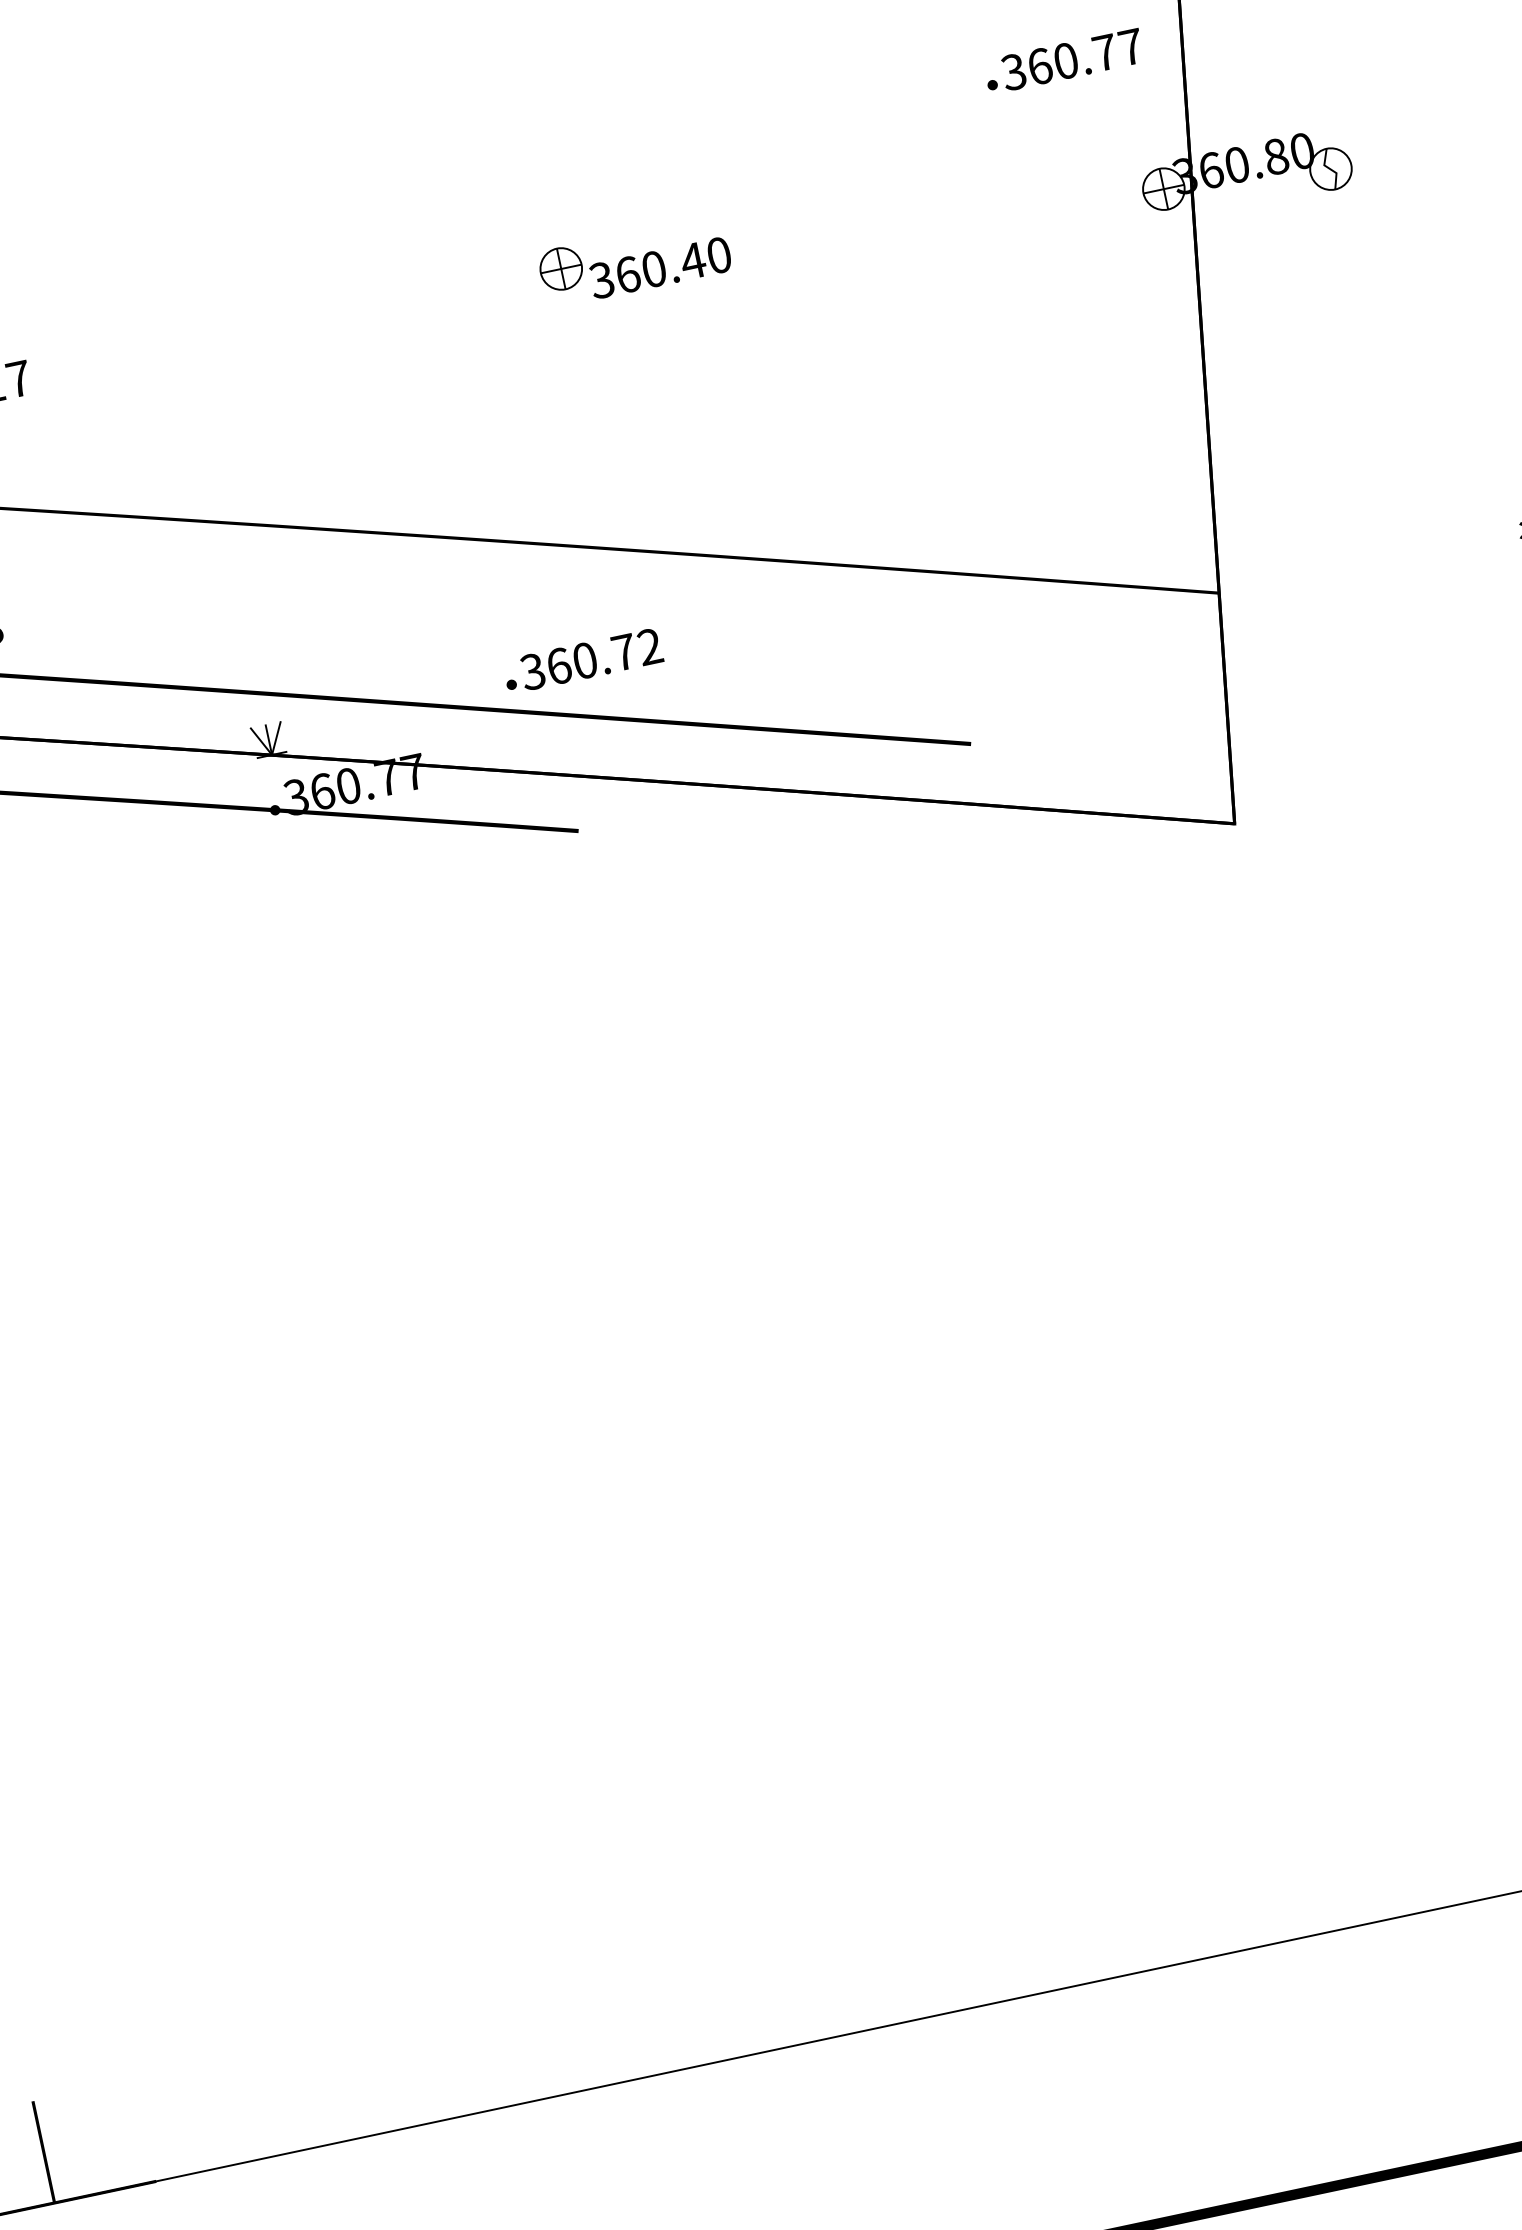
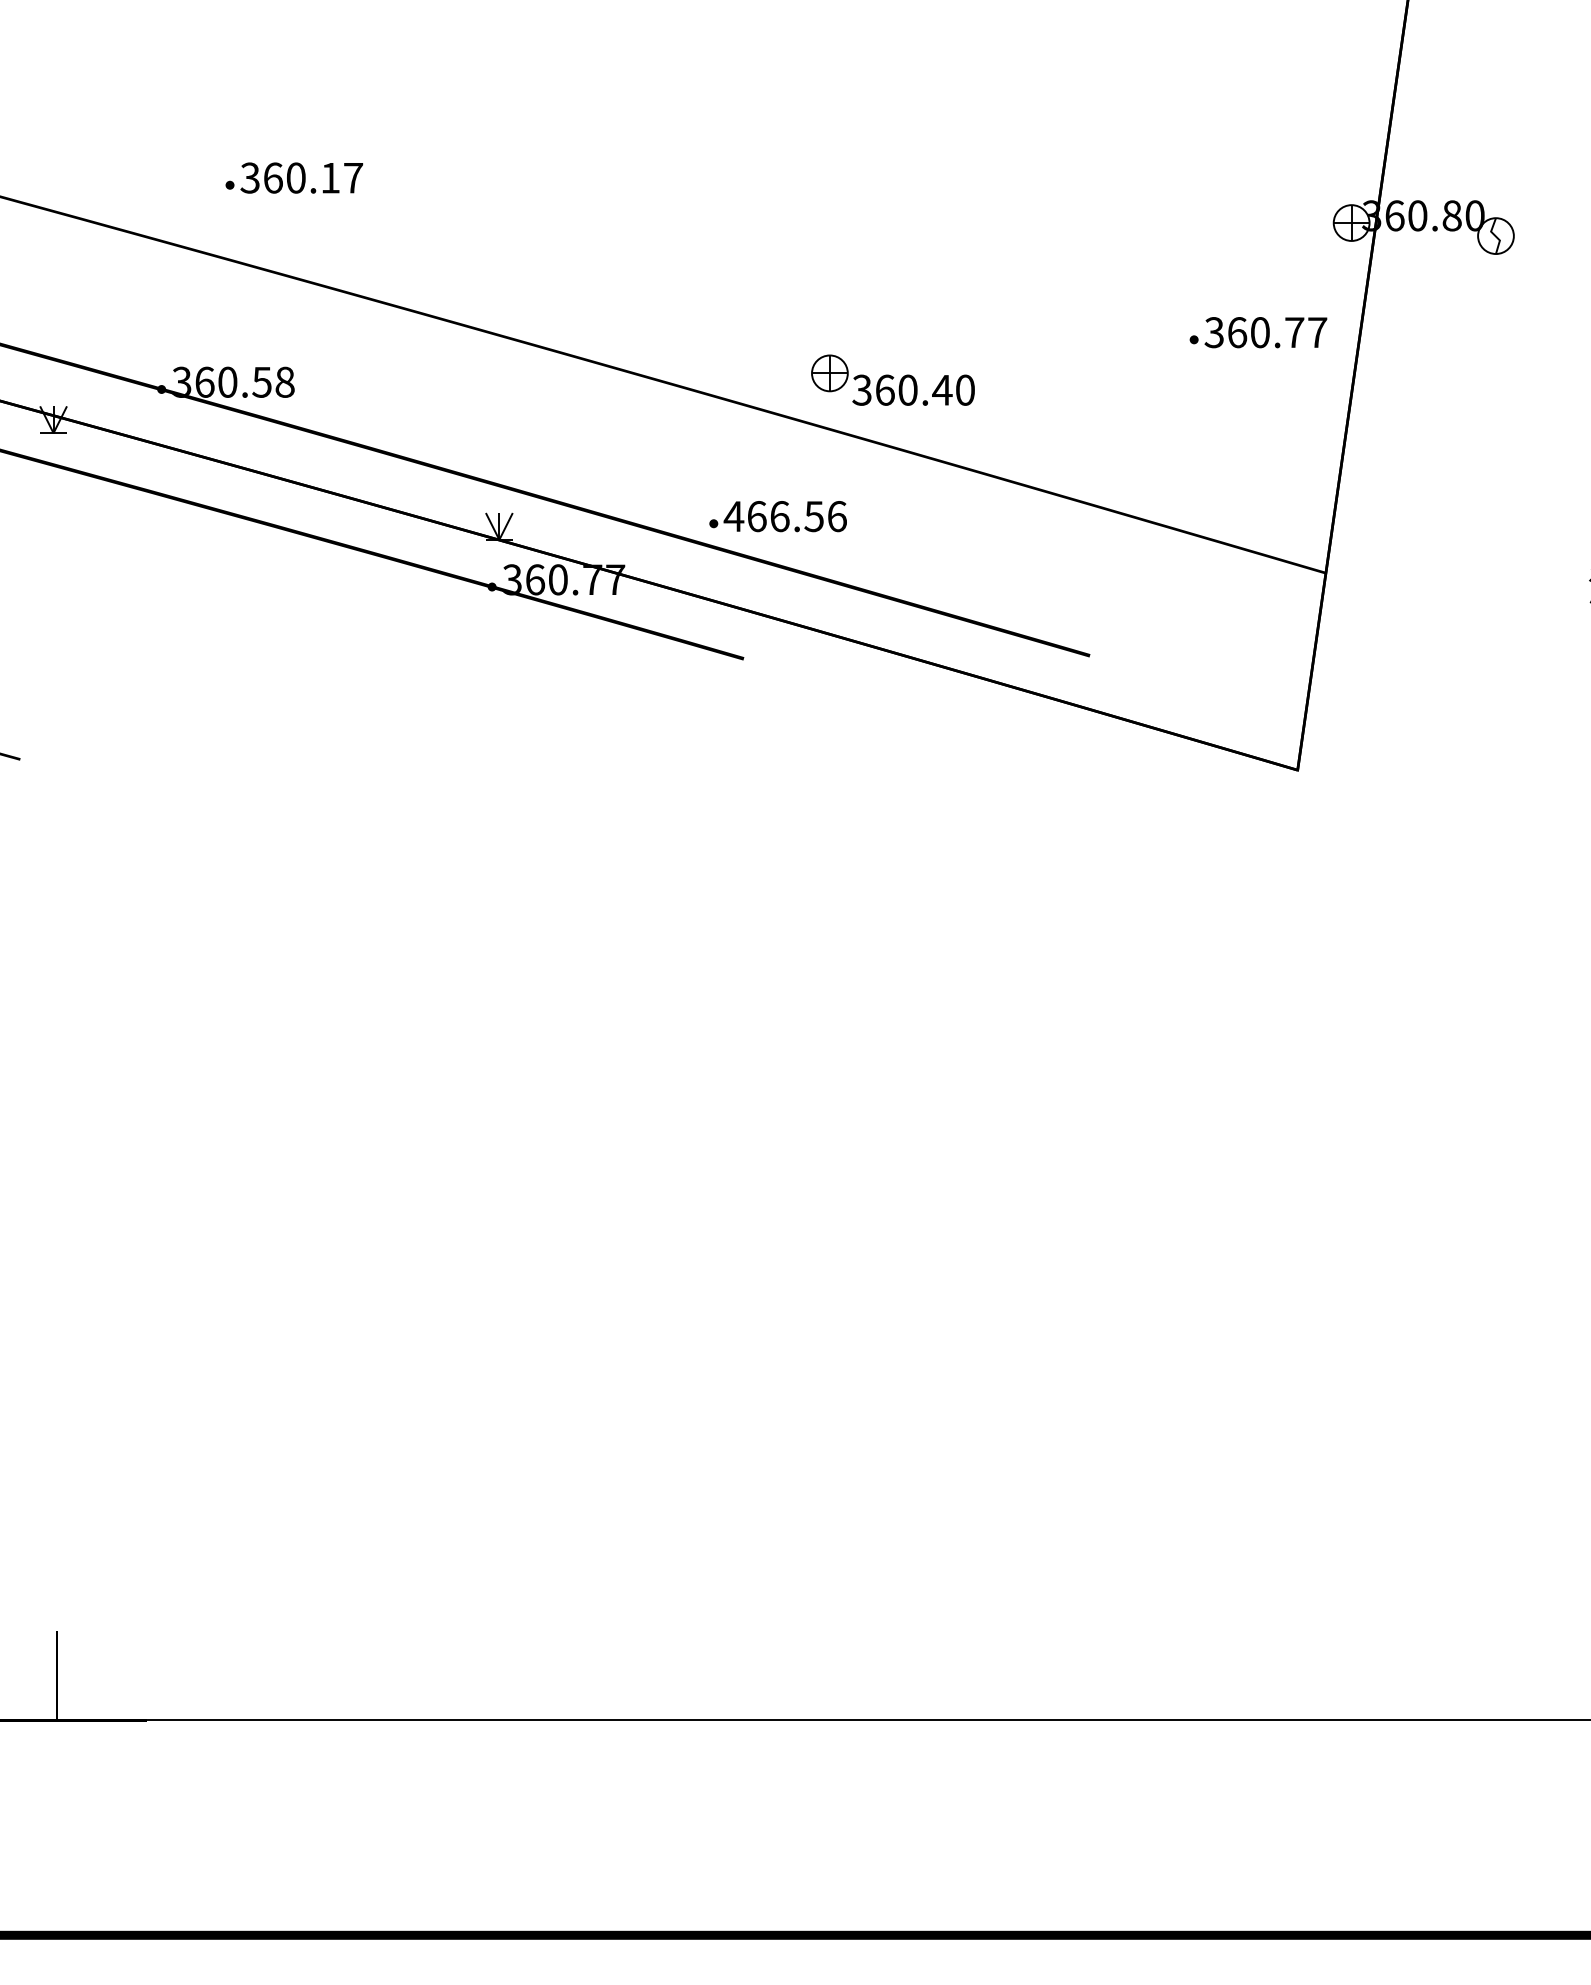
text: (1064, 61) -> (1258, 332), moved
part: (633, 260) -> (892, 379), moved
text: (590, 659) -> (784, 516), 360.72 -> 466.56

